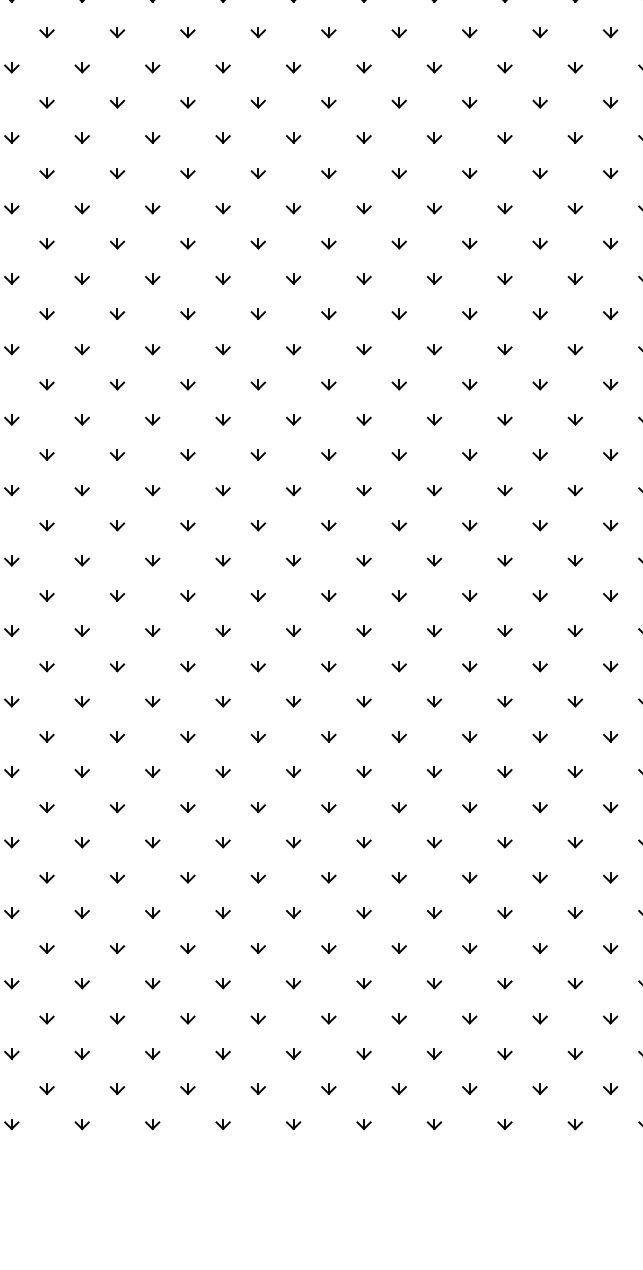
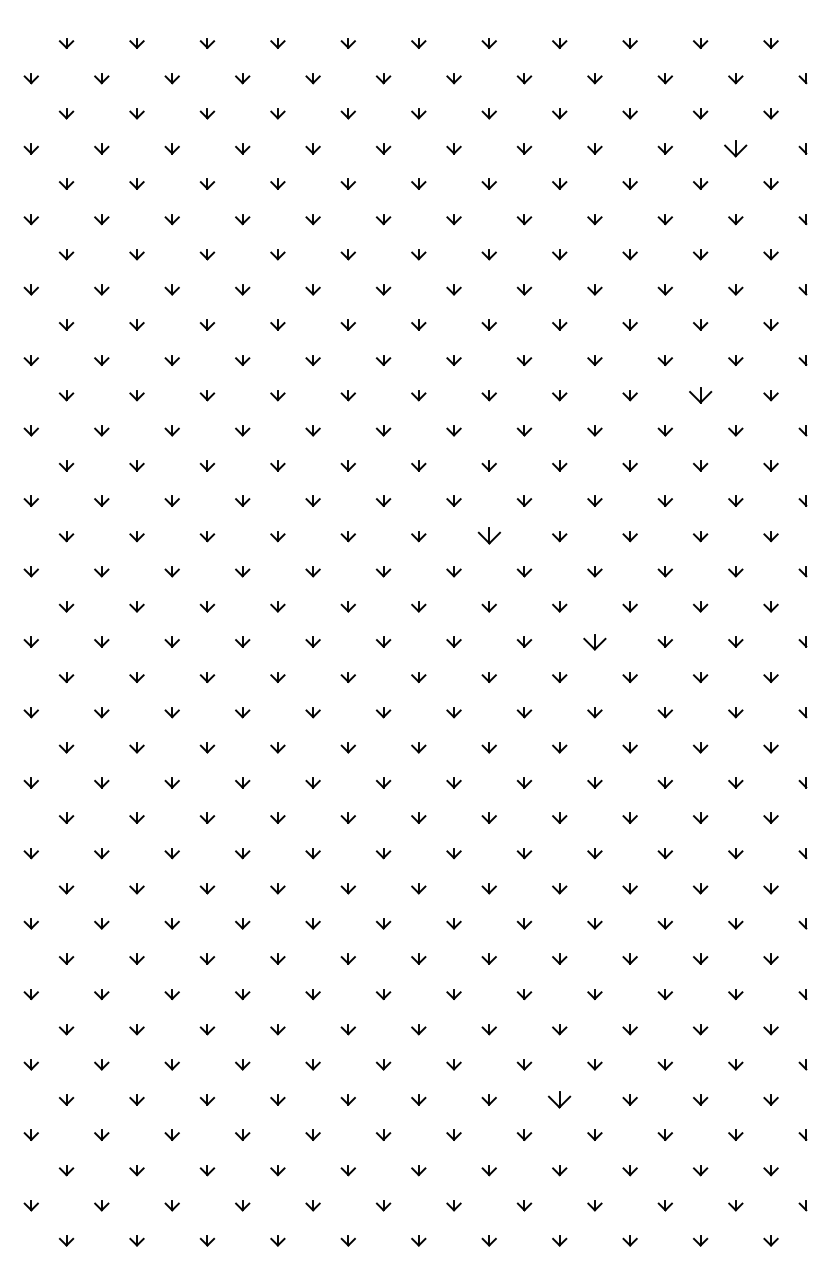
part: (610, 31) -> (735, 148), size x1.6
part: (575, 278) -> (700, 395), size x1.6
part: (363, 419) -> (488, 536), size x1.6
part: (469, 524) -> (594, 641), size x1.6
part: (434, 982) -> (559, 1099), size x1.6

